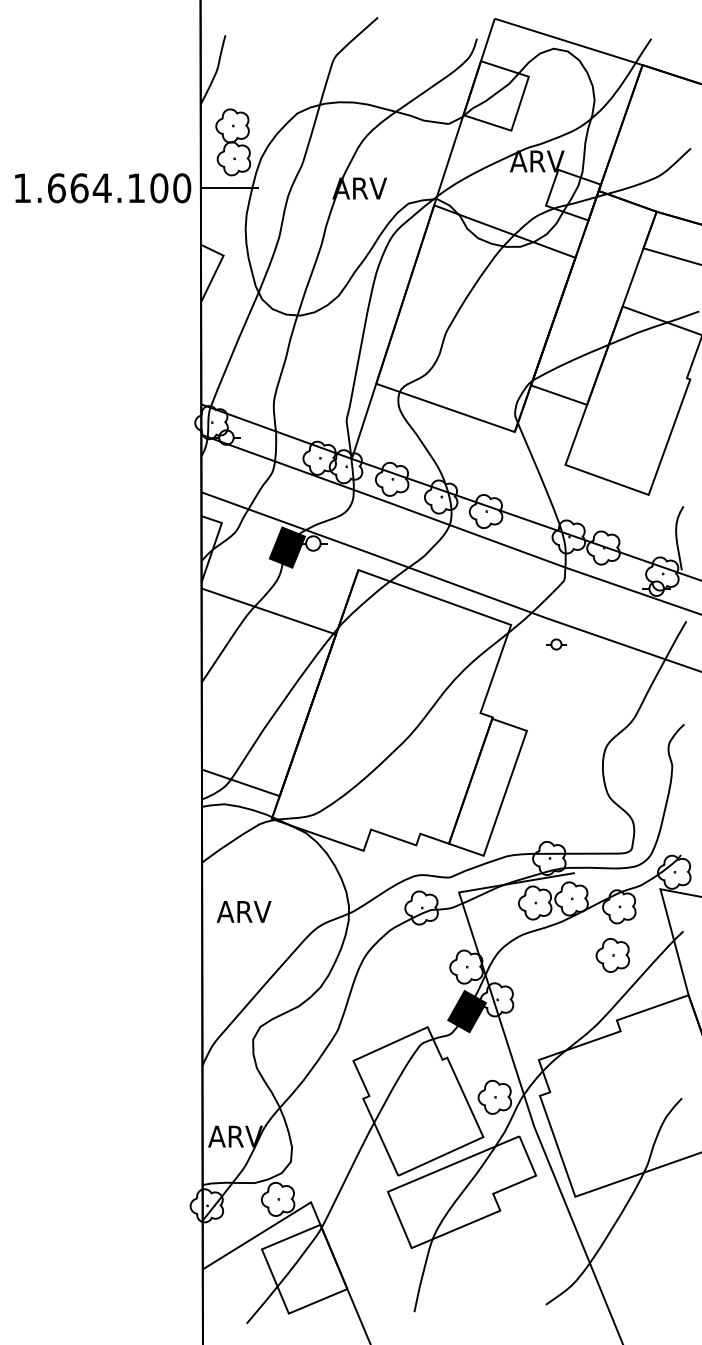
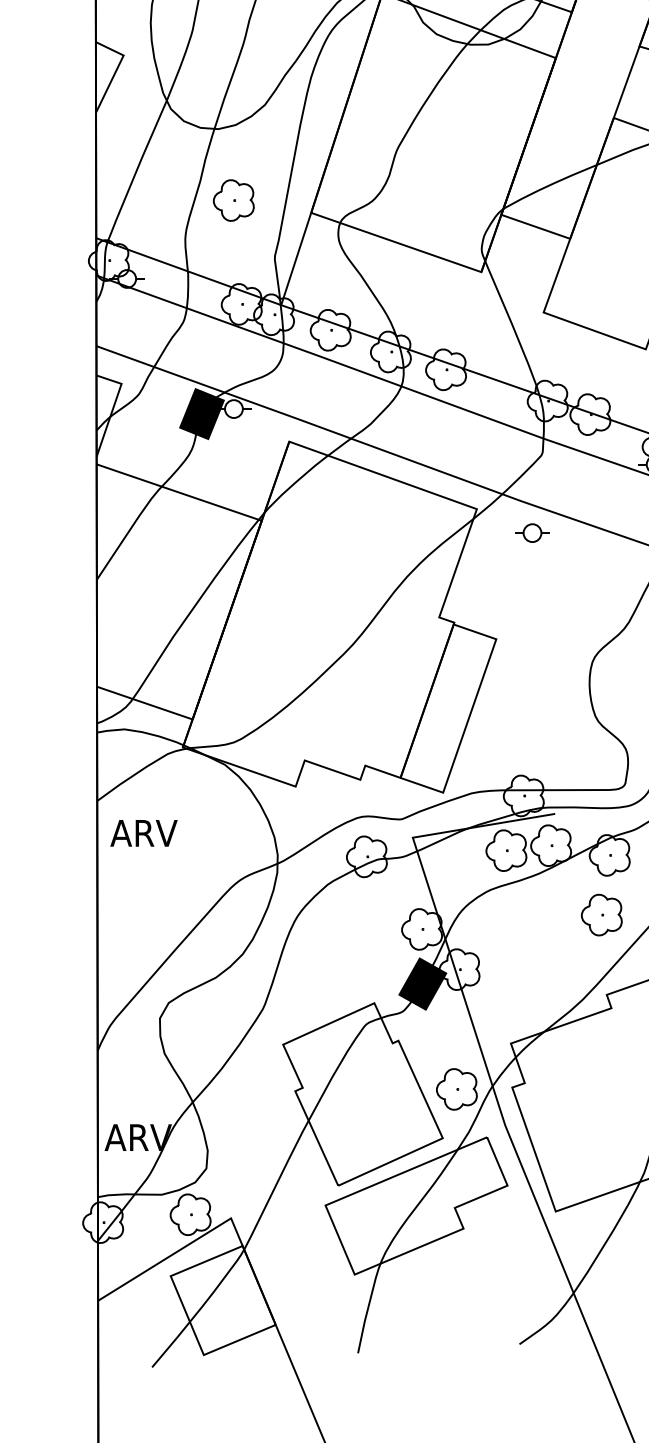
part: (313, 373) -> (234, 200), added
part: (556, 644) -> (532, 533), size x1.43
text: (243, 911) -> (143, 832), moved

